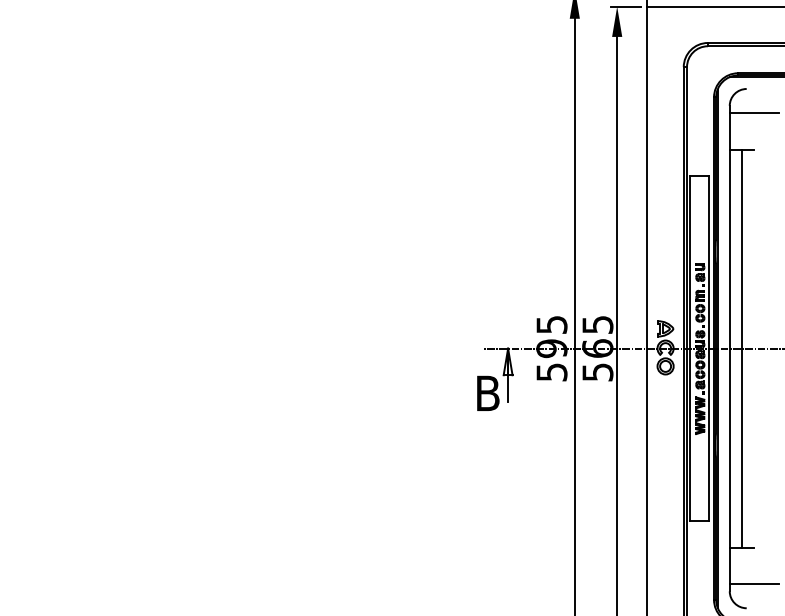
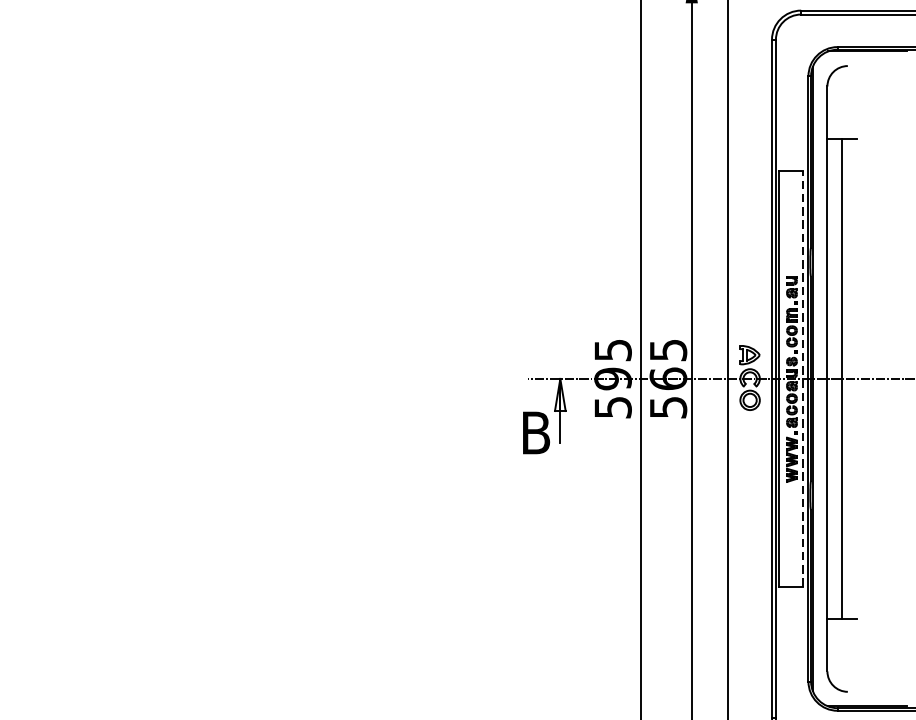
line: (754, 113) -> (857, 95), removed
line: (709, 348) -> (803, 378), solid -> dashed
line: (754, 584) -> (857, 663), removed

